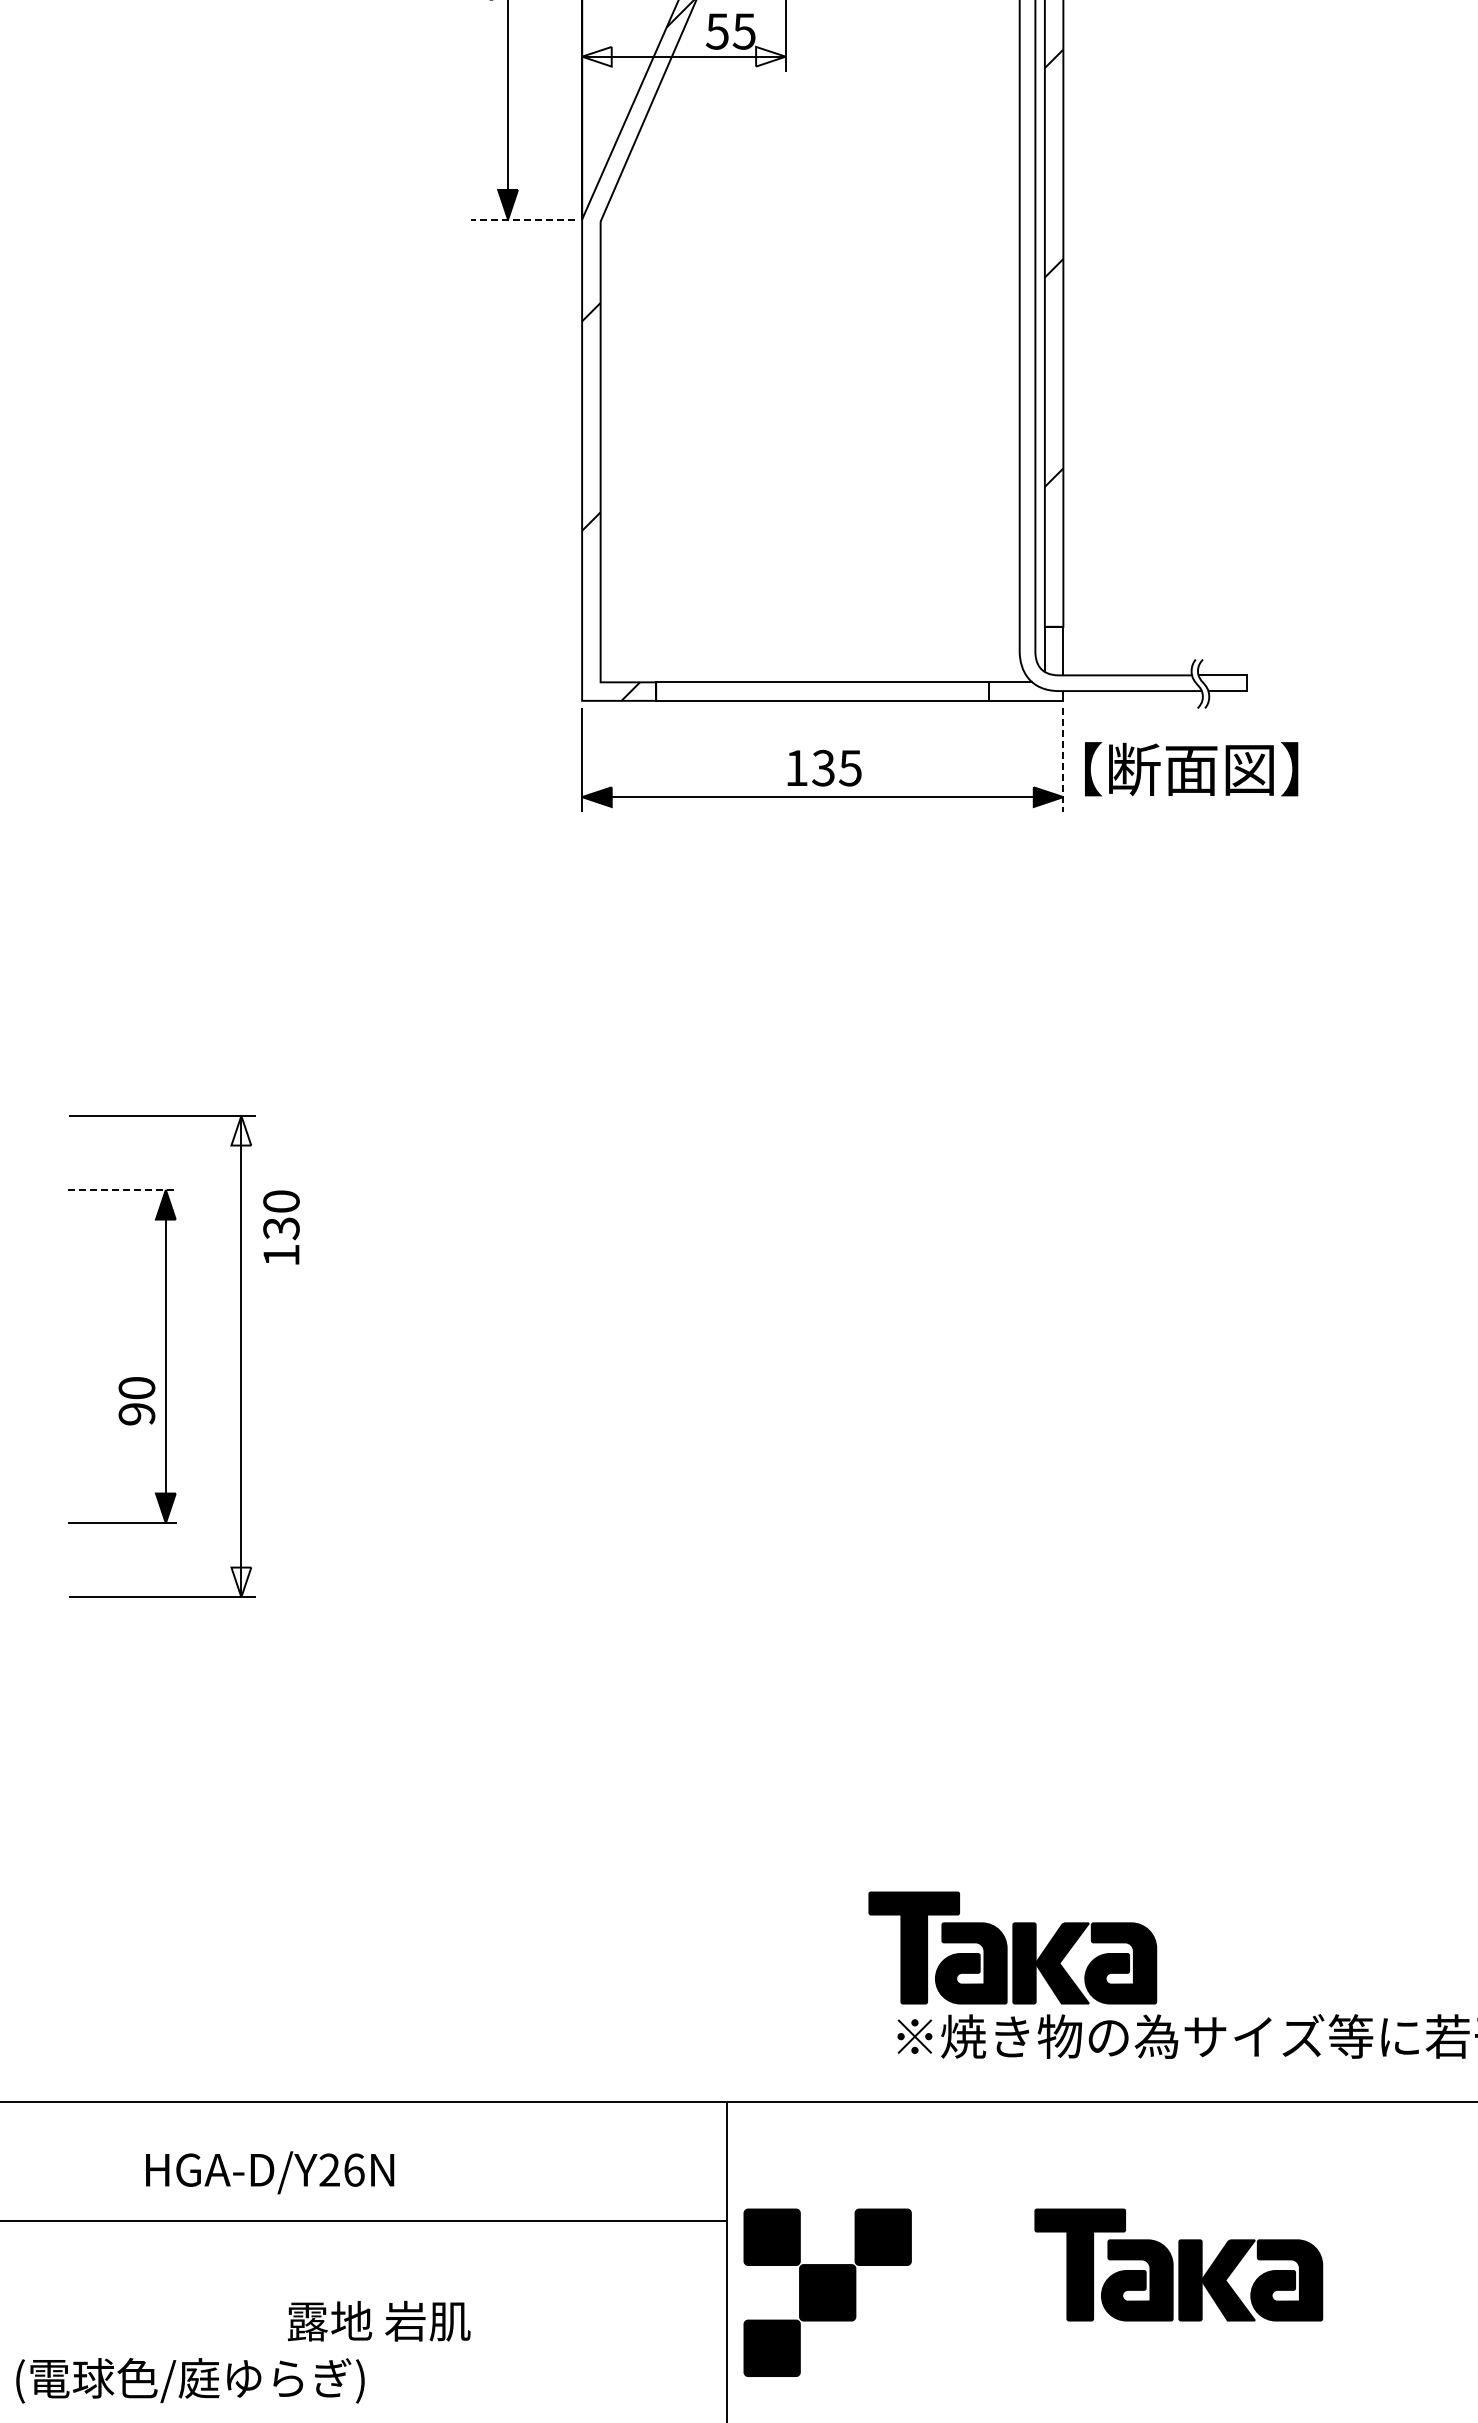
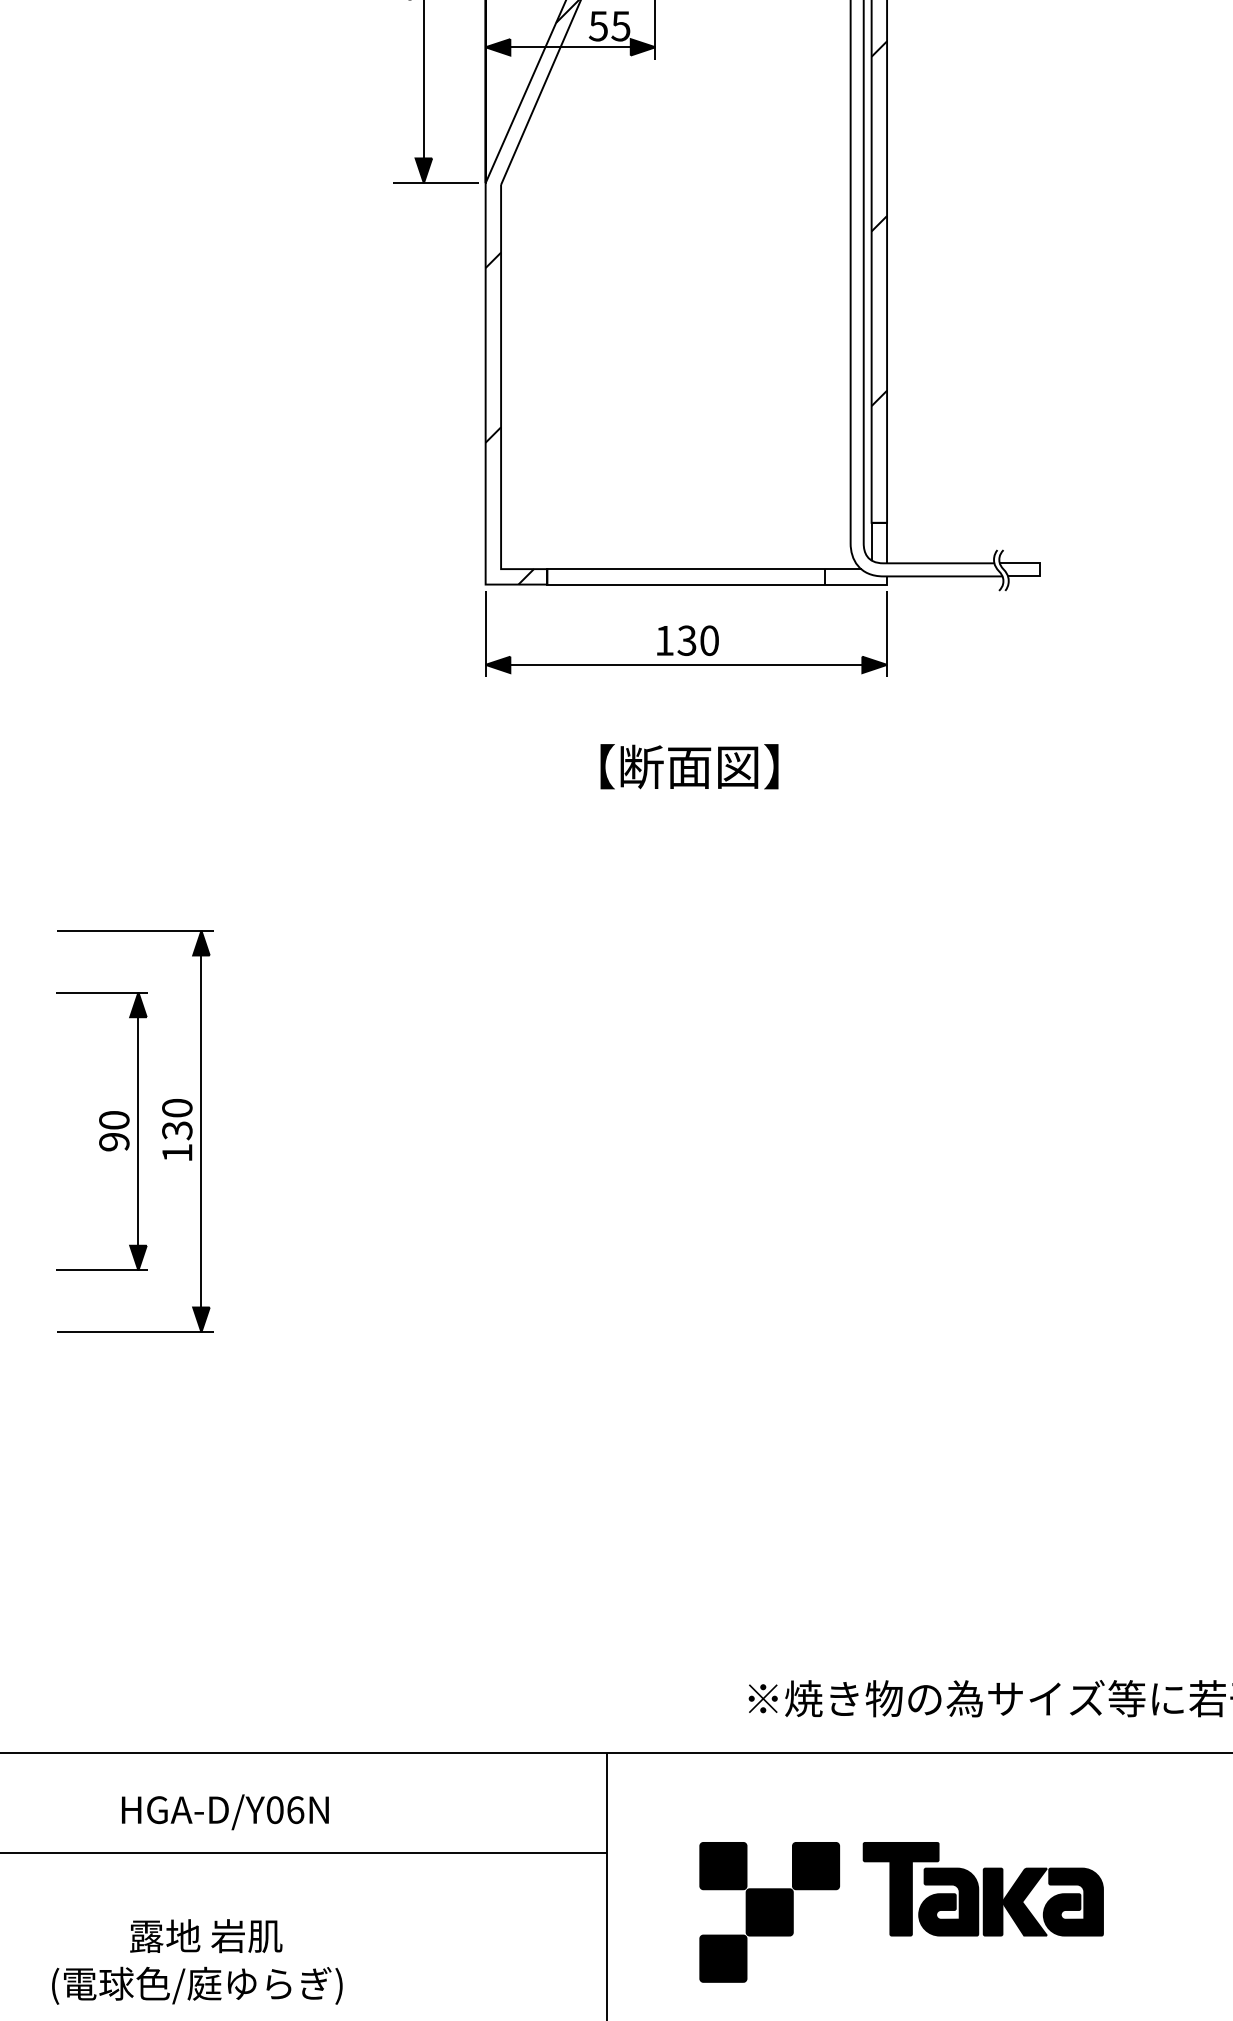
fill: (596, 56) -> (497, 47), added
fill: (770, 56) -> (642, 47), added
line: (522, 219) -> (435, 183), dashed -> solid
line: (1063, 760) -> (887, 634), dashed -> solid
text: (849, 767) -> (708, 640), 135 -> 130
text: (1191, 769) -> (689, 766), moved
fill: (241, 1130) -> (201, 942), added
line: (122, 1189) -> (102, 992), dashed -> solid
text: (281, 1227) -> (177, 1129), moved
text: (136, 1401) -> (113, 1131), moved
fill: (241, 1582) -> (201, 1319), added
part: (1012, 1947) -> (844, 1624), removed
text: (329, 2169) -> (274, 1809), HGA-D/Y26N -> HGA-D/Y06N
part: (827, 2292) -> (769, 1912), moved
text: (379, 2320) -> (206, 1935), moved
text: (190, 2380) -> (197, 1985), moved

